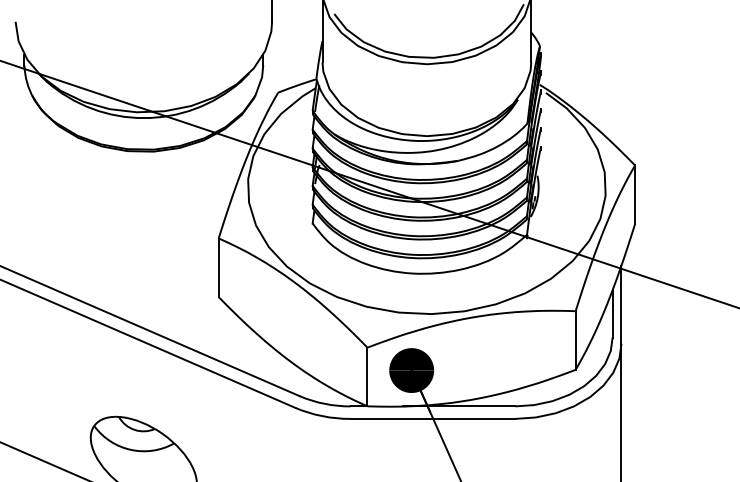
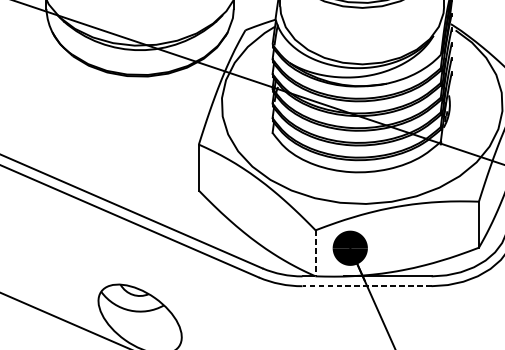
line: (367, 377) -> (315, 253), solid -> dashed
line: (432, 418) -> (366, 285), solid -> dashed

